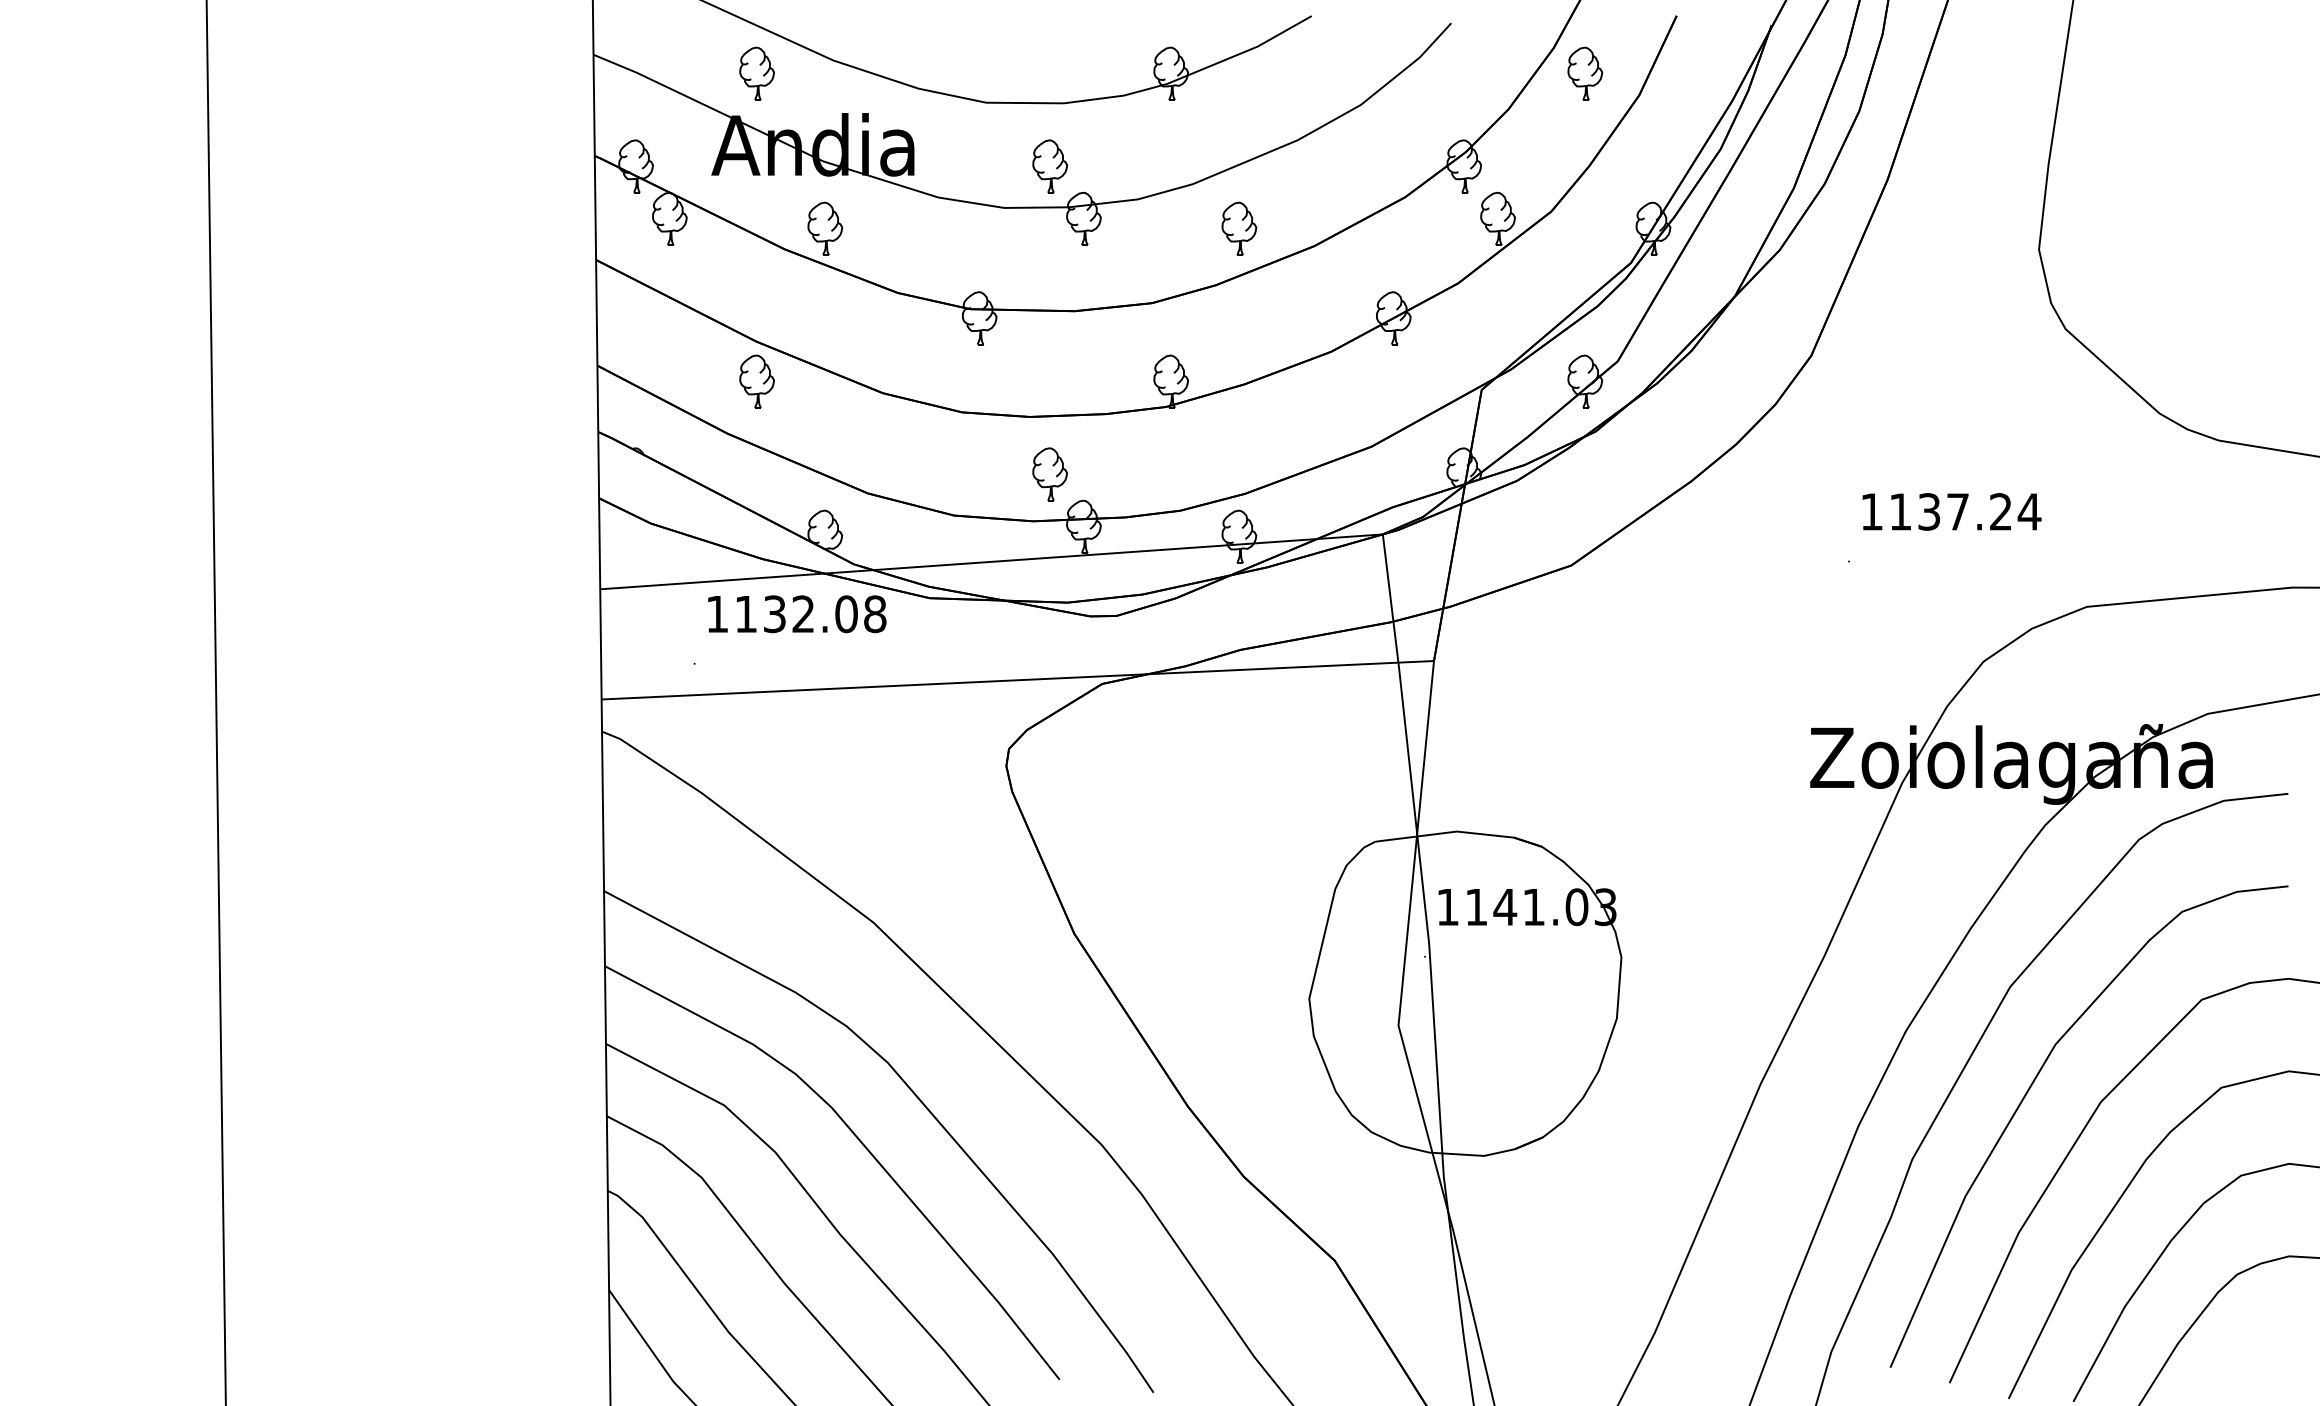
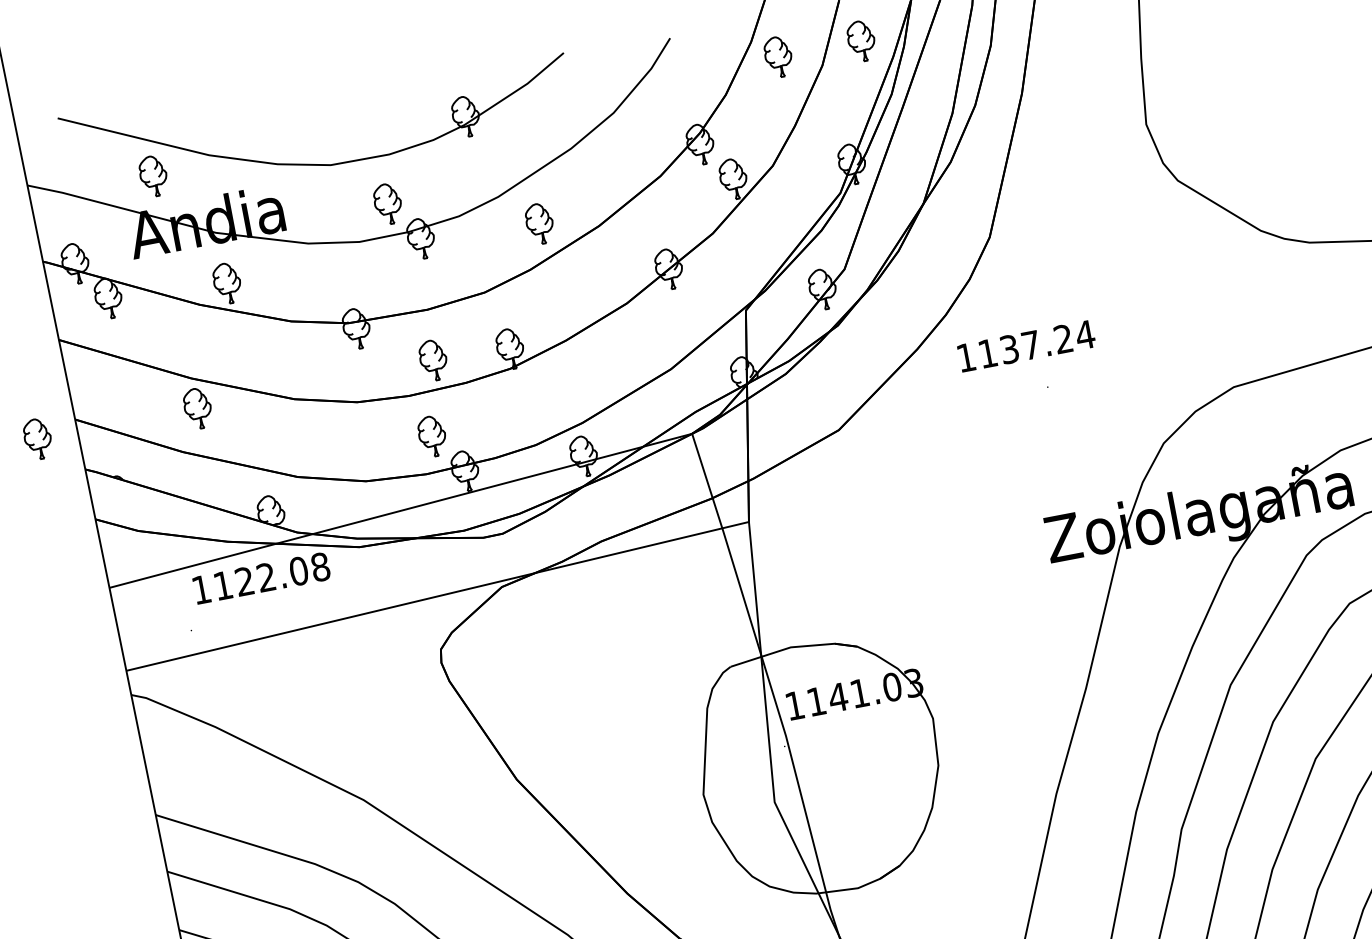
part: (1695, 73) -> (861, 41), added
part: (1069, 377) -> (433, 360), added
part: (544, 381) -> (37, 439), added
text: (1951, 511) -> (1026, 345), moved
text: (774, 614) -> (244, 581), 1132.08 -> 1122.08

